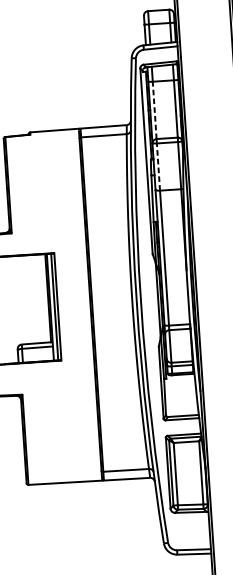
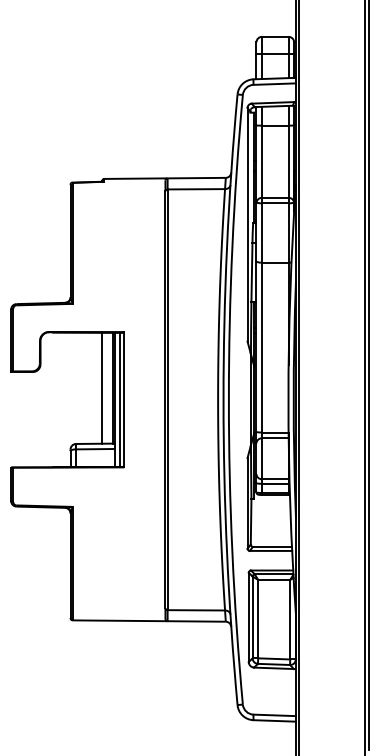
line: (155, 110) -> (262, 161), dashed -> solid
line: (158, 167) -> (262, 233), dashed -> solid
line: (39, 298) -> (102, 387), added

